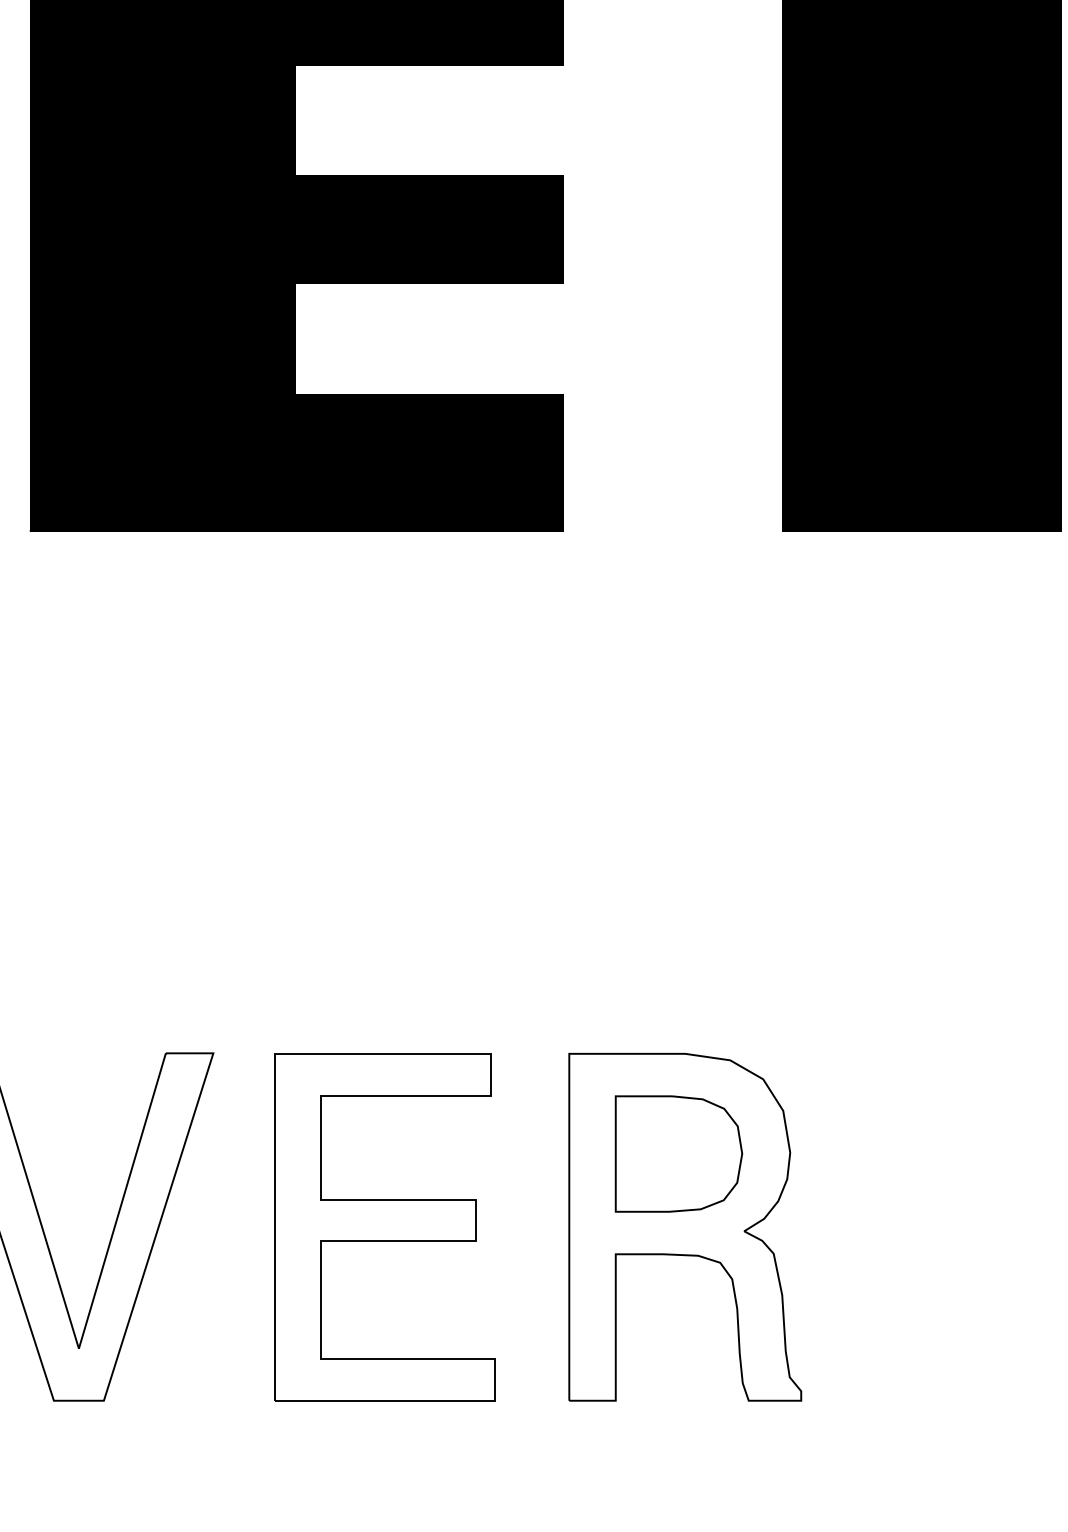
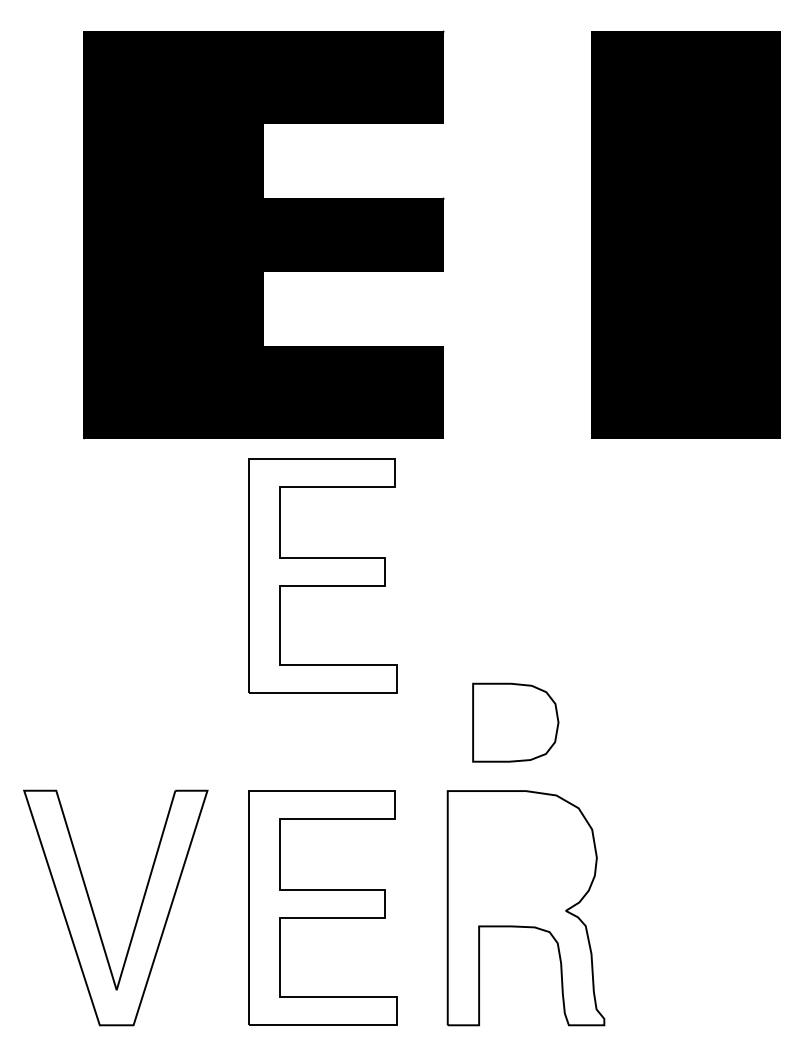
part: (383, 734) -> (322, 575), added
part: (678, 1153) -> (515, 722), moved

